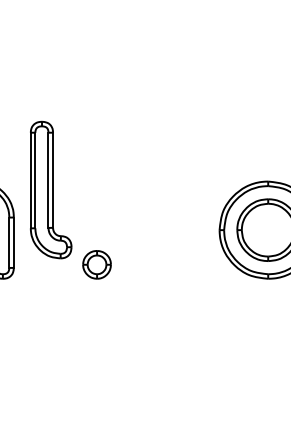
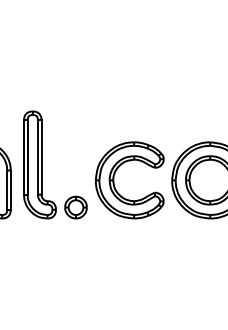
part: (50, 189) -> (39, 164), moved
part: (146, 230) -> (114, 180), added

